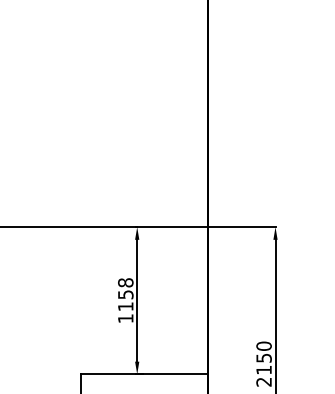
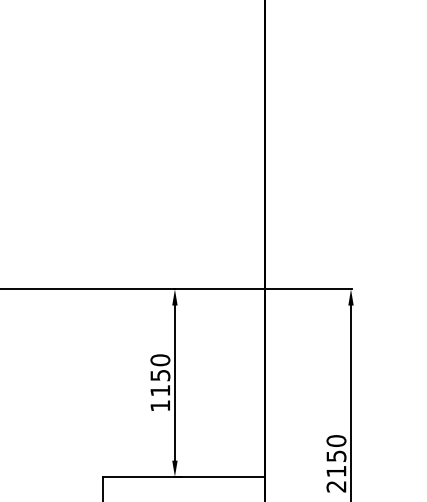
text: (125, 282) -> (160, 359), 1158 -> 1150

